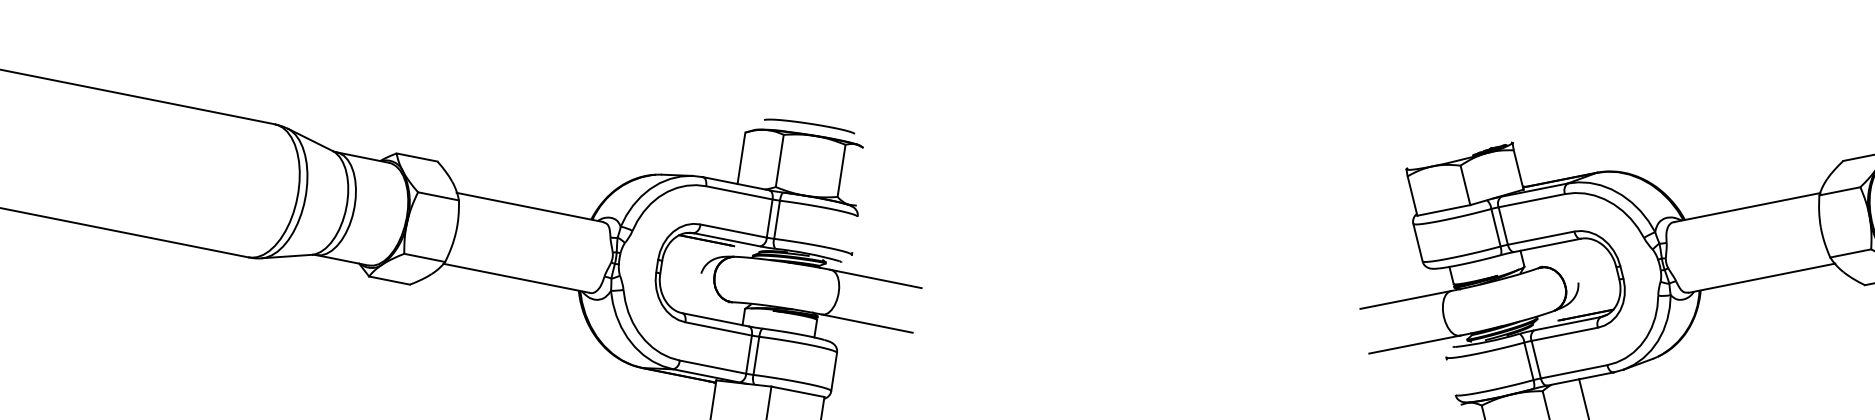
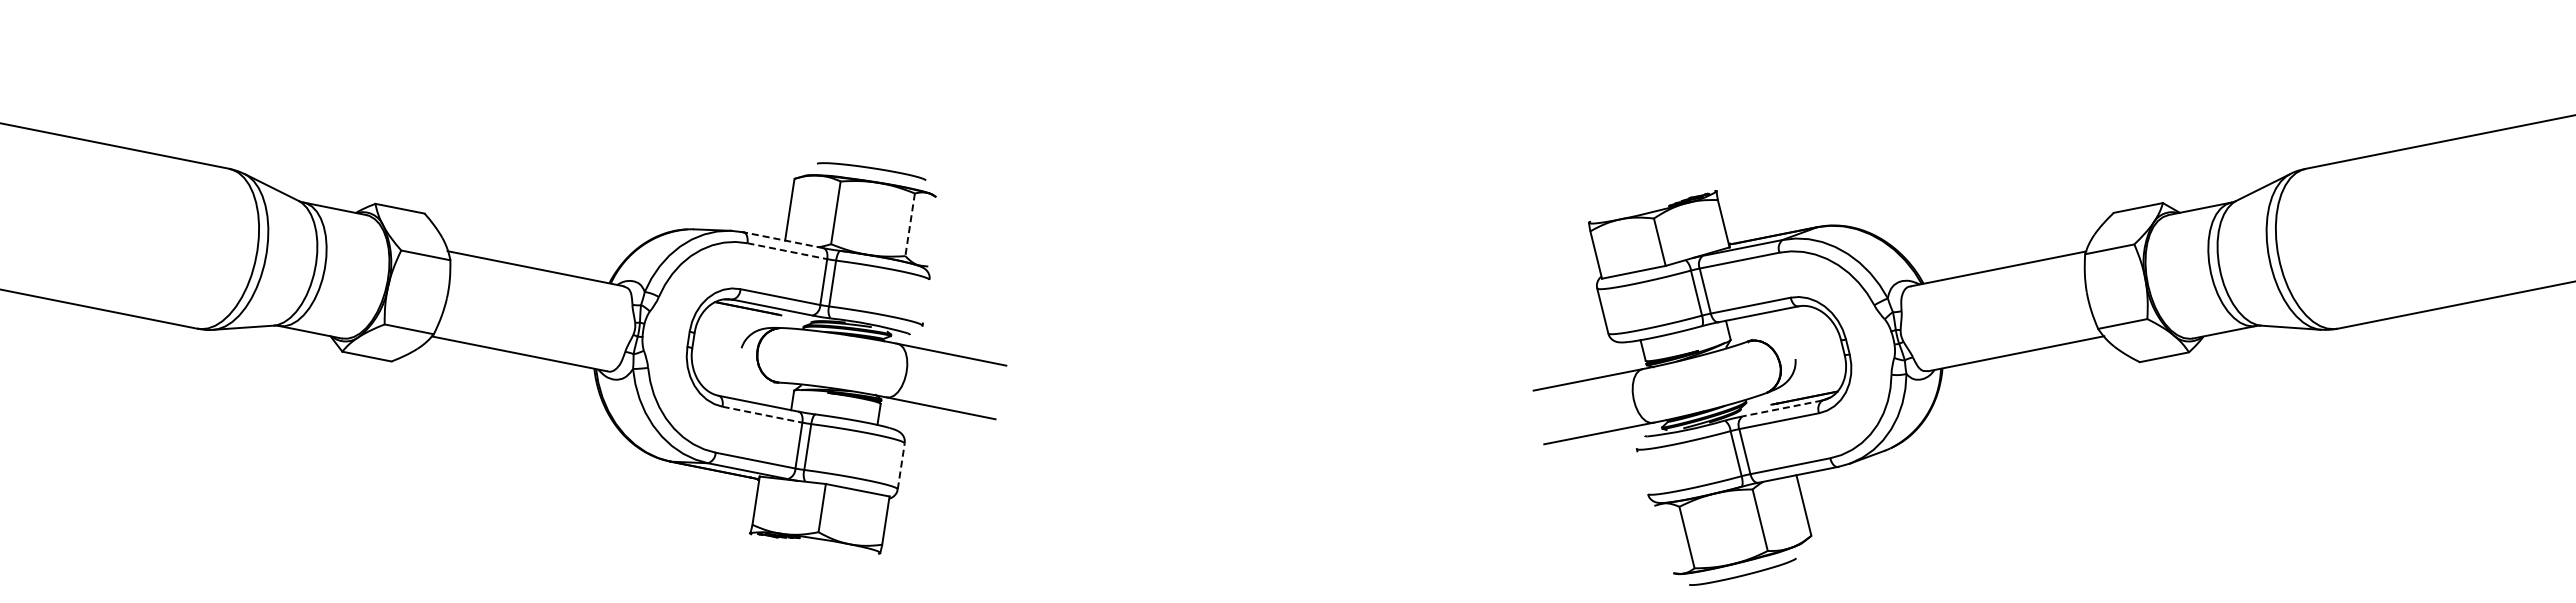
line: (841, 170) -> (910, 224), solid -> dashed
line: (736, 183) -> (783, 240), solid -> dashed
line: (739, 193) -> (787, 251), solid -> dashed
line: (1567, 323) -> (1782, 408), solid -> dashed
line: (718, 328) -> (762, 414), solid -> dashed
line: (834, 371) -> (901, 465), solid -> dashed

